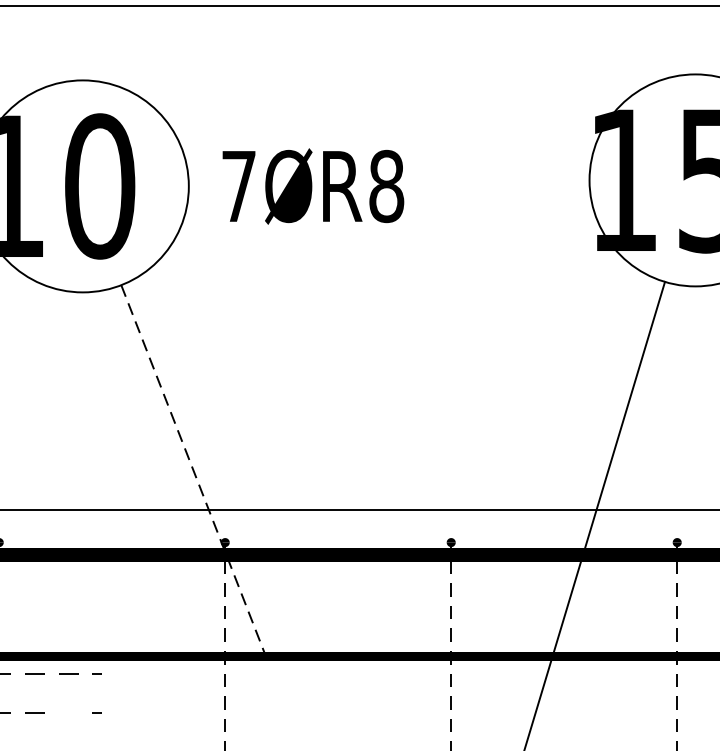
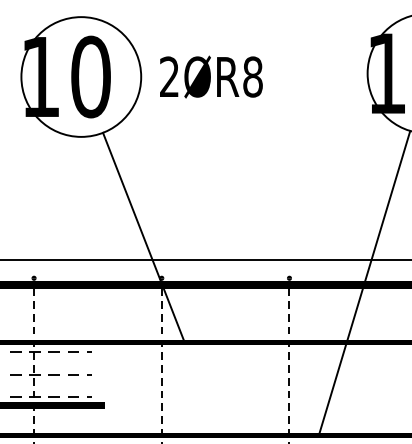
text: (238, 185) -> (169, 76), 7ØR8 -> 2ØR8
line: (192, 470) -> (143, 237), dashed -> solid
line: (69, 712) -> (73, 374), added

